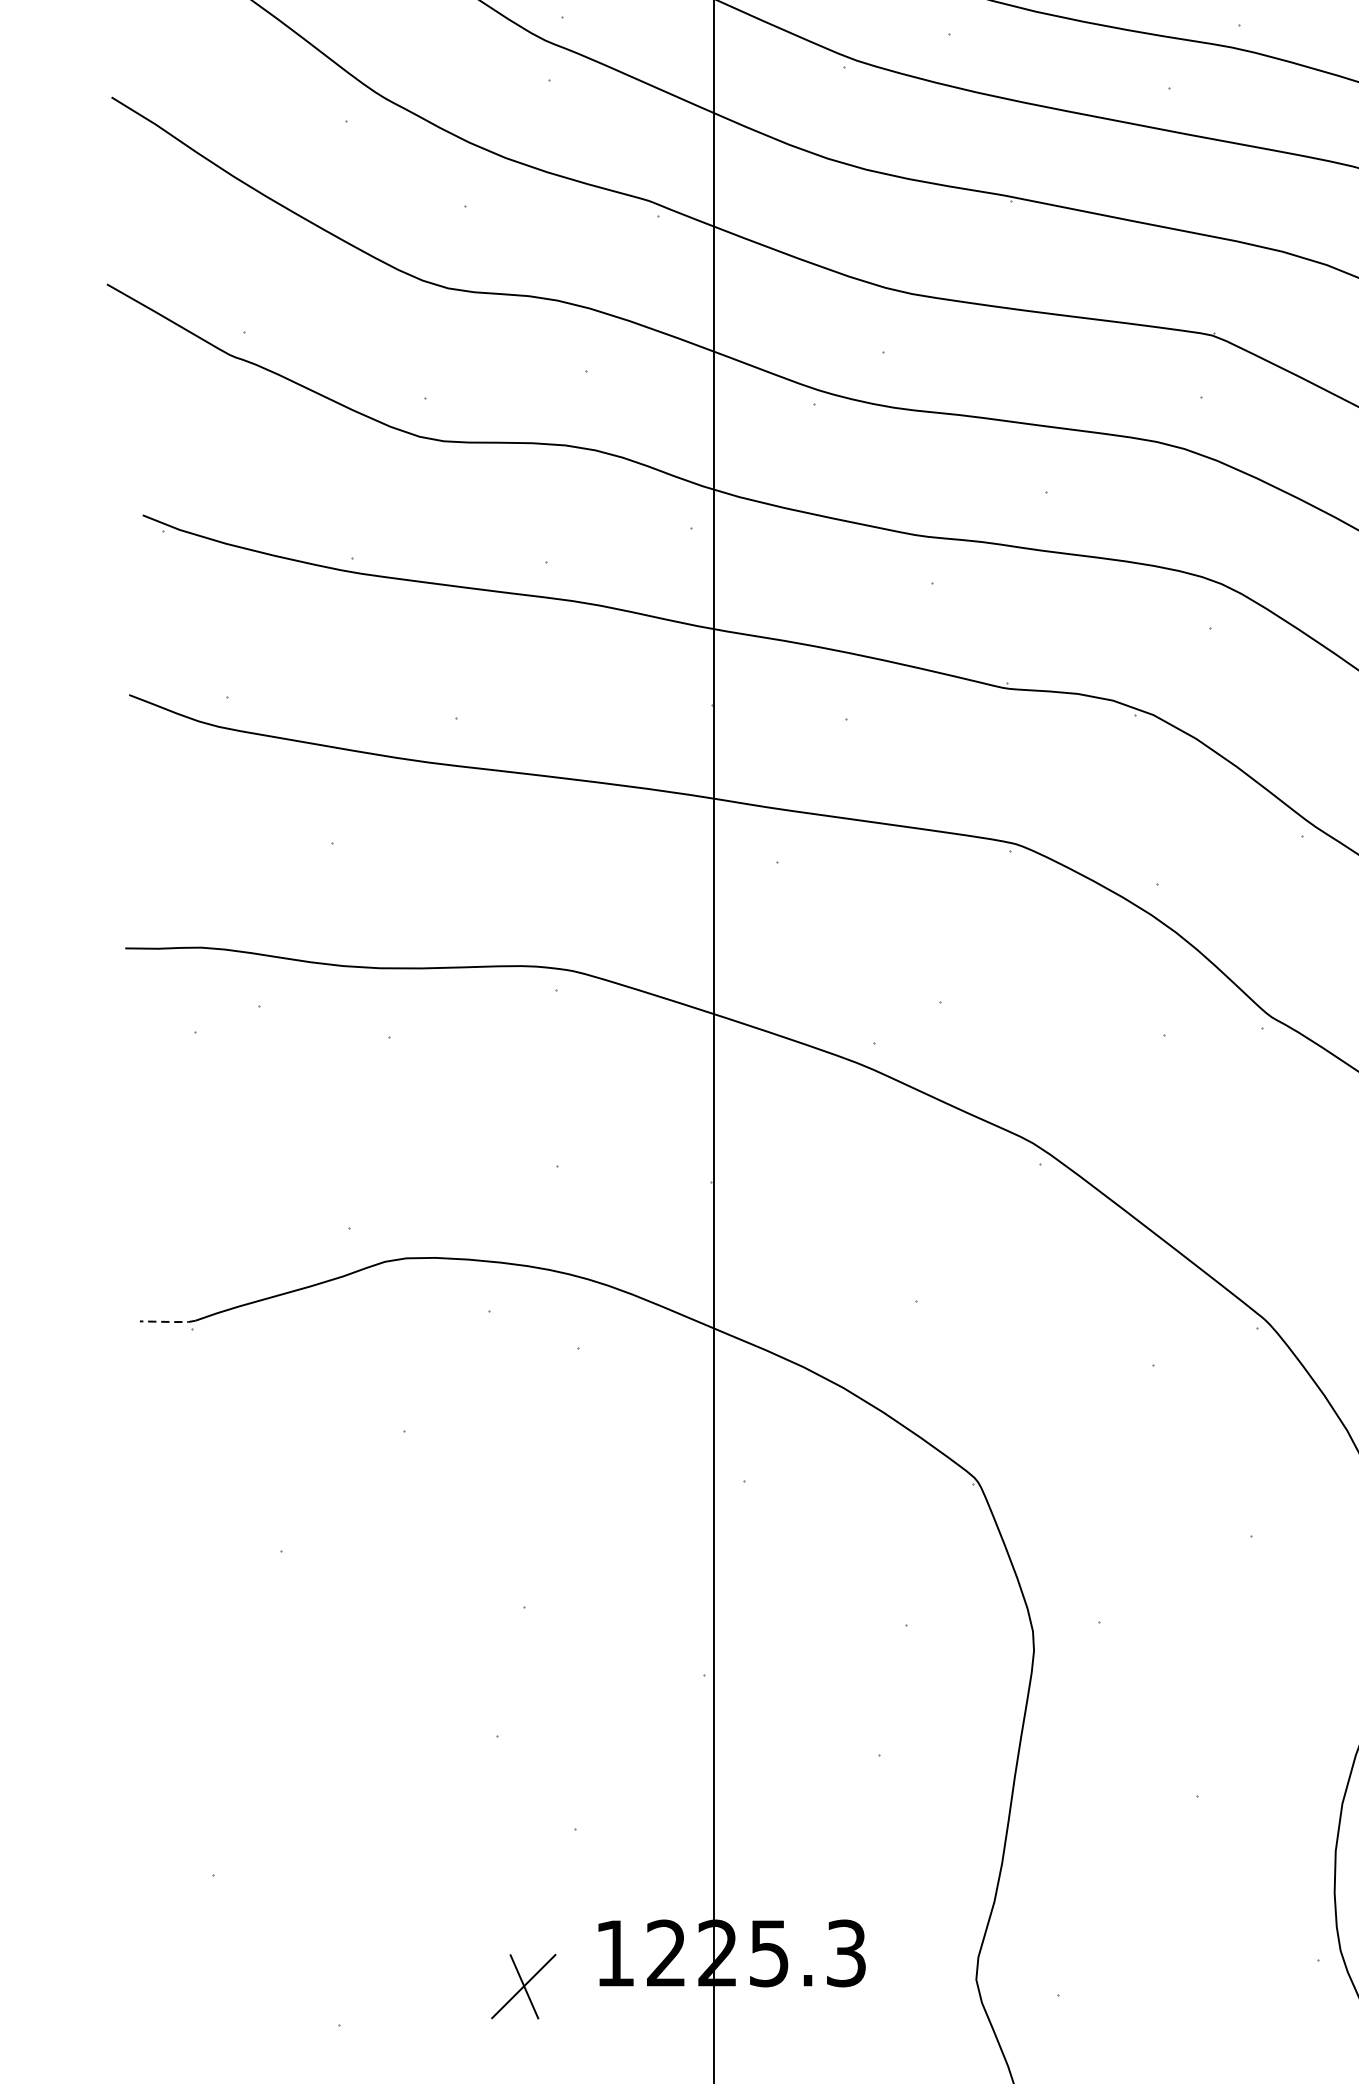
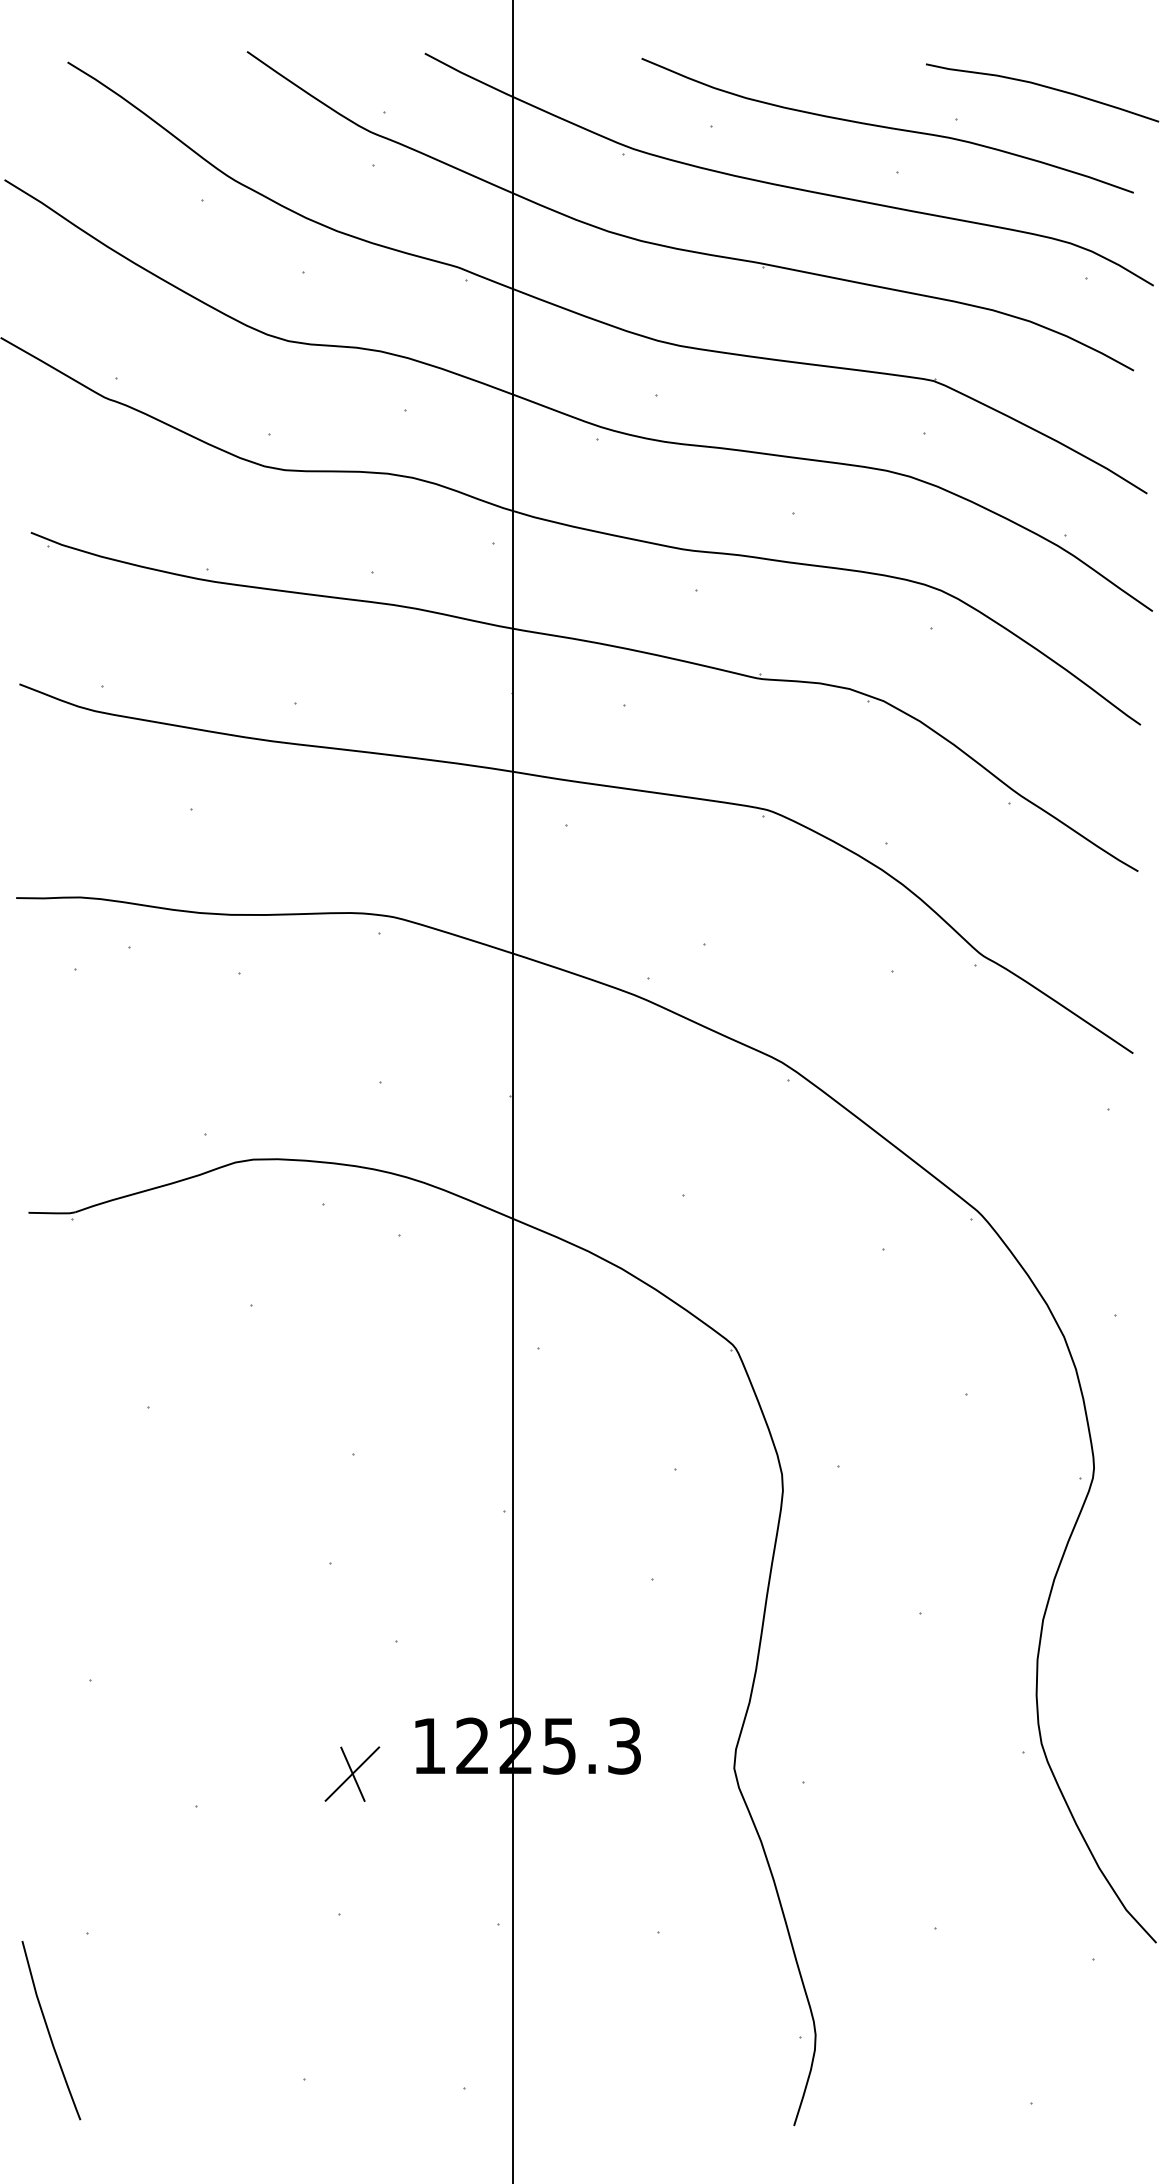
line: (169, 1322) -> (53, 1213), dashed -> solid

